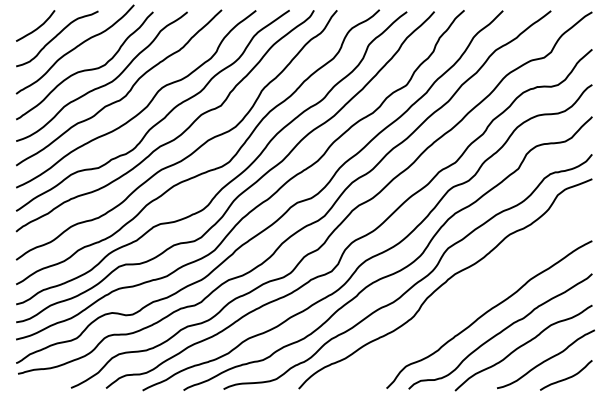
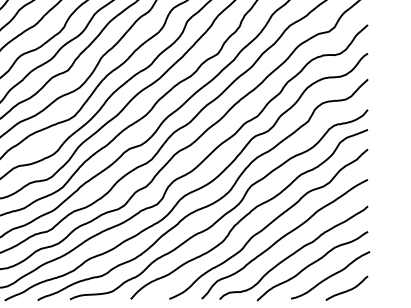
curve: (469, 296) -> (268, 224), added

